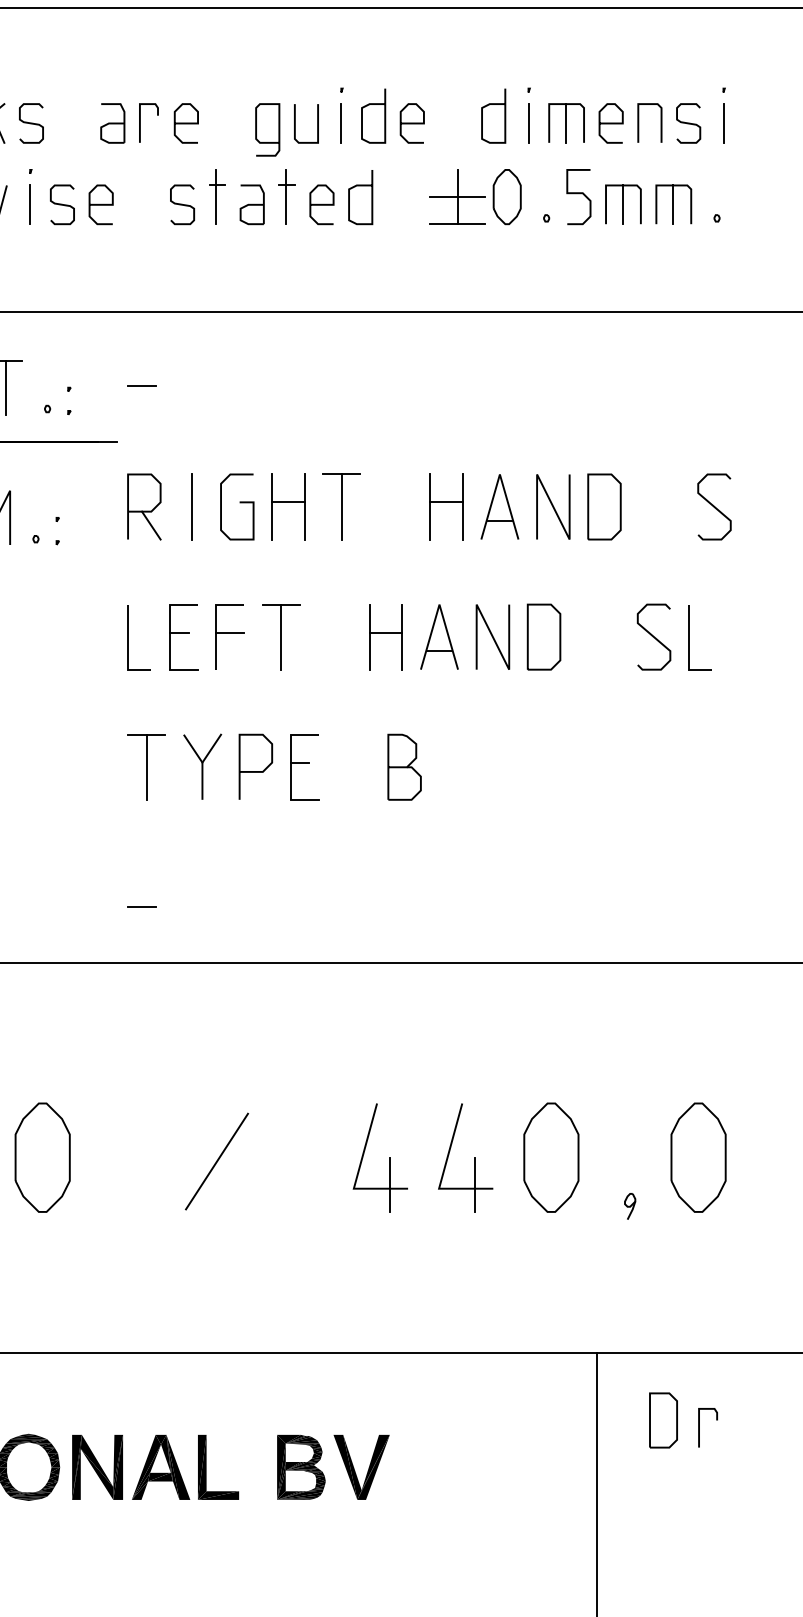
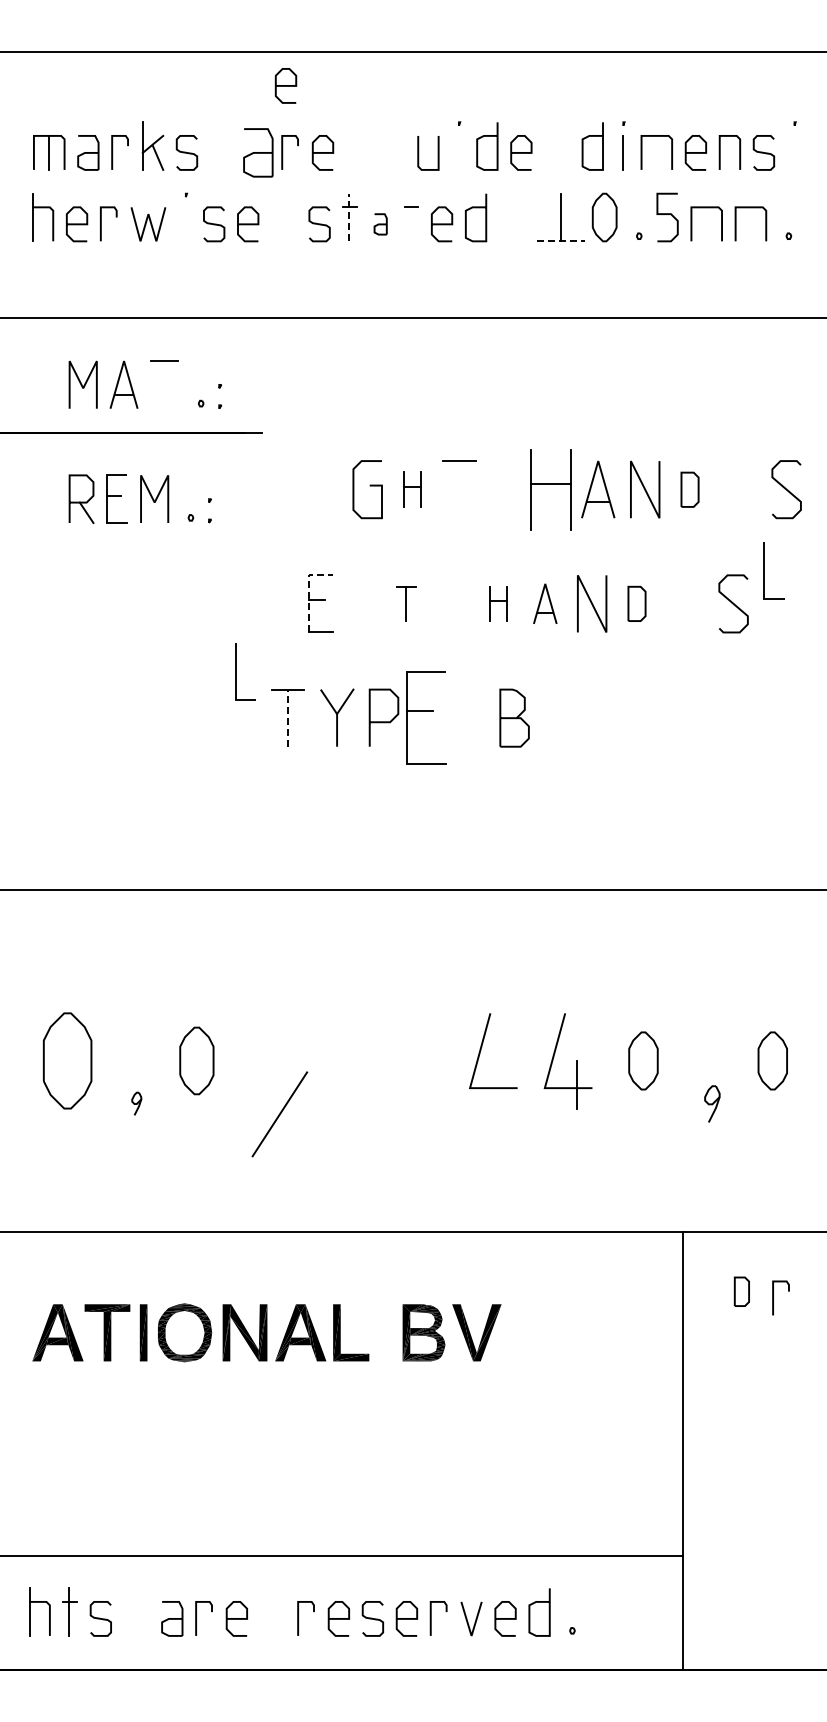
curve: (143, 46) -> (285, 85), added
part: (112, 122) -> (258, 152), size x1.4
line: (341, 122) -> (459, 152), removed
line: (566, 122) -> (656, 152), removed
line: (723, 122) -> (794, 152), removed
curve: (257, 129) -> (385, 158), removed
line: (216, 197) -> (349, 217), solid -> dashed
line: (286, 197) -> (410, 217), removed
line: (456, 197) -> (560, 217), removed
line: (29, 205) -> (185, 224), removed
part: (251, 205) -> (380, 224), size x0.6
line: (623, 205) -> (706, 224), removed
line: (673, 205) -> (750, 224), removed
line: (458, 224) -> (561, 241), solid -> dashed
line: (141, 386) -> (283, 383), removed
line: (5, 387) -> (164, 384), removed
part: (143, 506) -> (285, 489), removed
line: (191, 506) -> (327, 489), removed
part: (288, 506) -> (412, 489), size x0.6
line: (341, 506) -> (459, 489), removed
part: (446, 506) -> (551, 489), size x1.4
part: (603, 506) -> (689, 489), size x0.6
line: (169, 623) -> (308, 591), solid -> dashed
part: (230, 635) -> (361, 602), removed
line: (128, 636) -> (236, 671), moved
part: (281, 636) -> (406, 603), size x0.6
part: (386, 636) -> (498, 603), size x0.6
part: (439, 636) -> (545, 603), size x0.7
part: (543, 636) -> (636, 603), size x0.6
line: (689, 636) -> (764, 570), moved
line: (147, 767) -> (288, 718), solid -> dashed
part: (304, 767) -> (426, 718), size x1.6
line: (141, 906) -> (283, 840), removed
part: (42, 1157) -> (196, 1060), size x0.7
part: (551, 1157) -> (643, 1060), size x0.6
part: (698, 1157) -> (772, 1060), size x0.6
line: (216, 1161) -> (279, 1114), moved
line: (389, 1184) -> (501, 1084), removed
part: (630, 1206) -> (712, 1103), size x1.6
part: (663, 1420) -> (741, 1291), size x0.6

